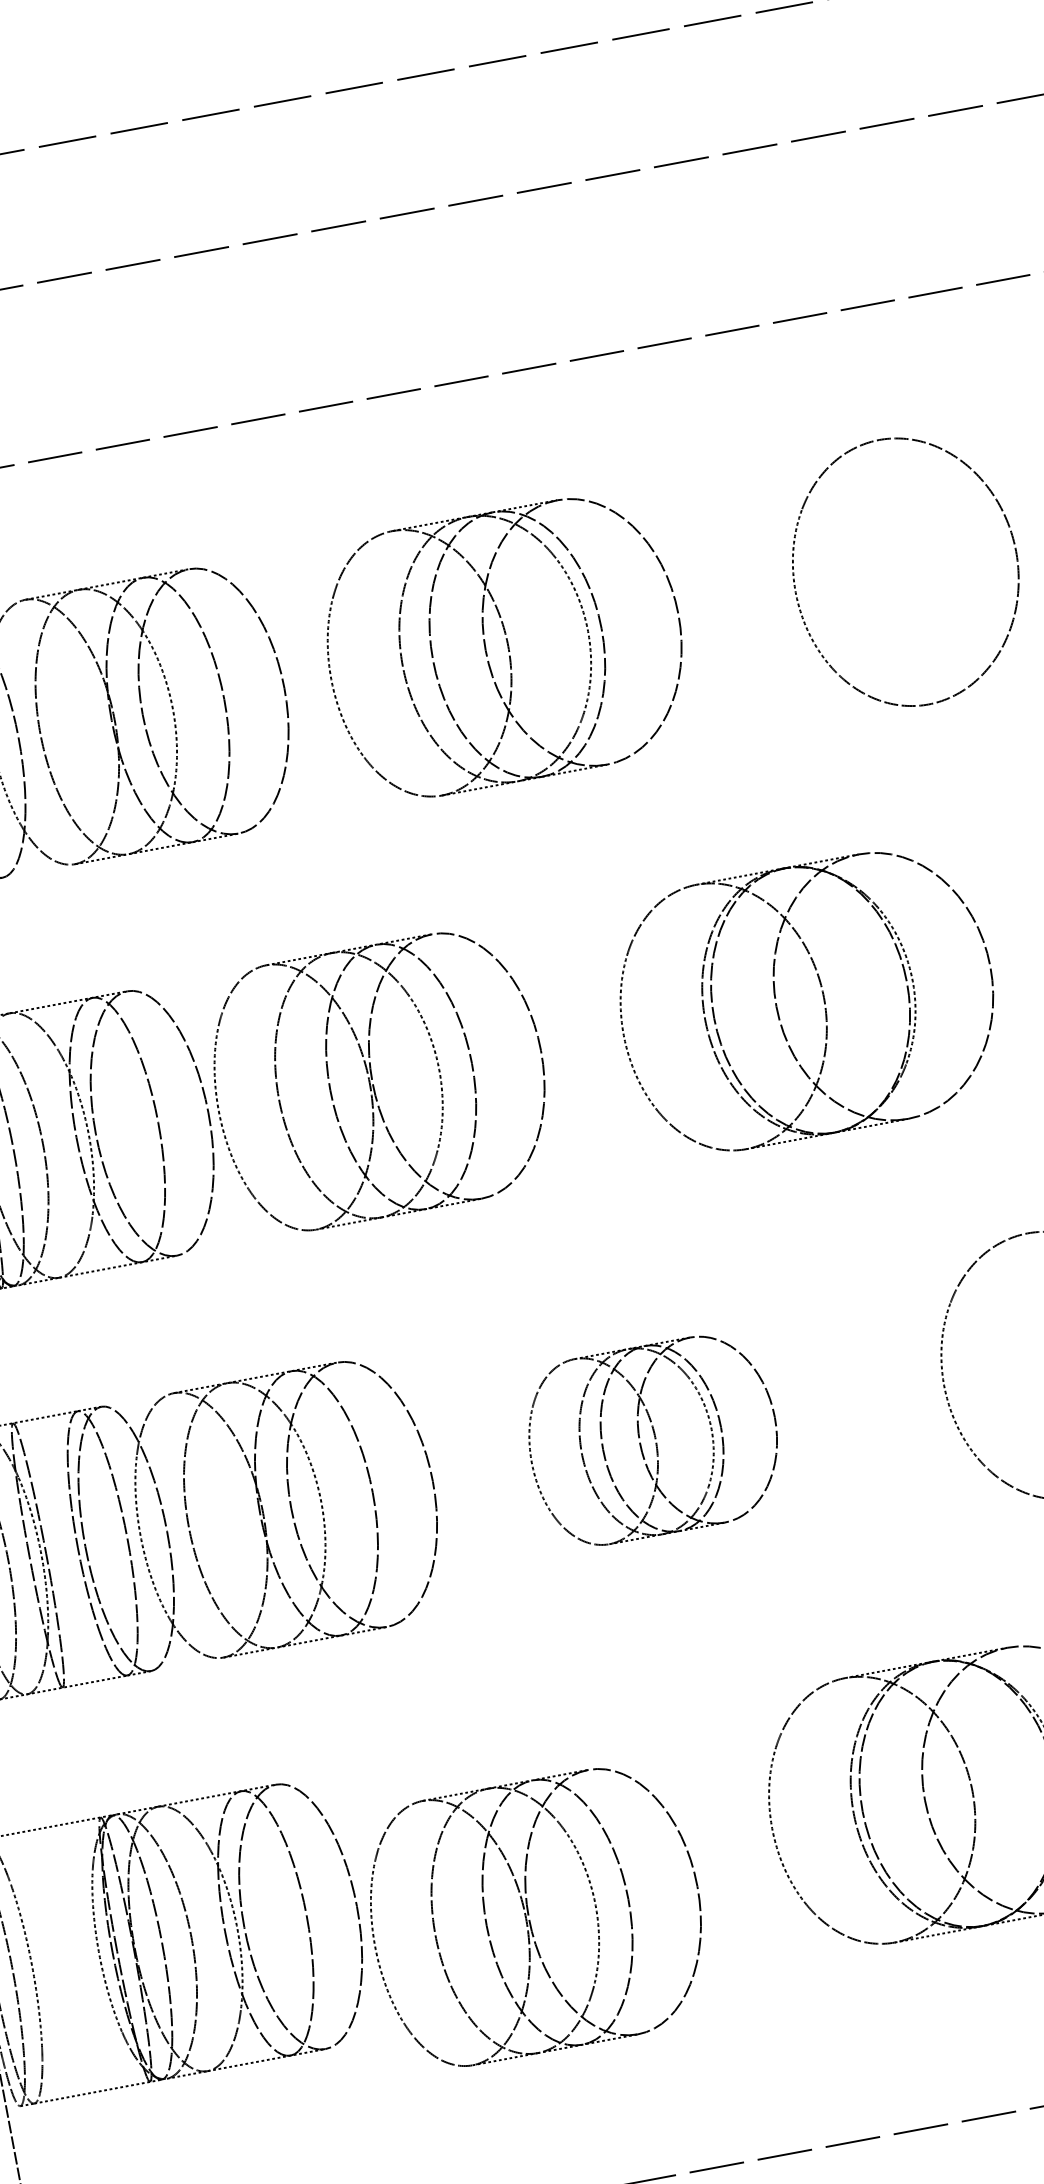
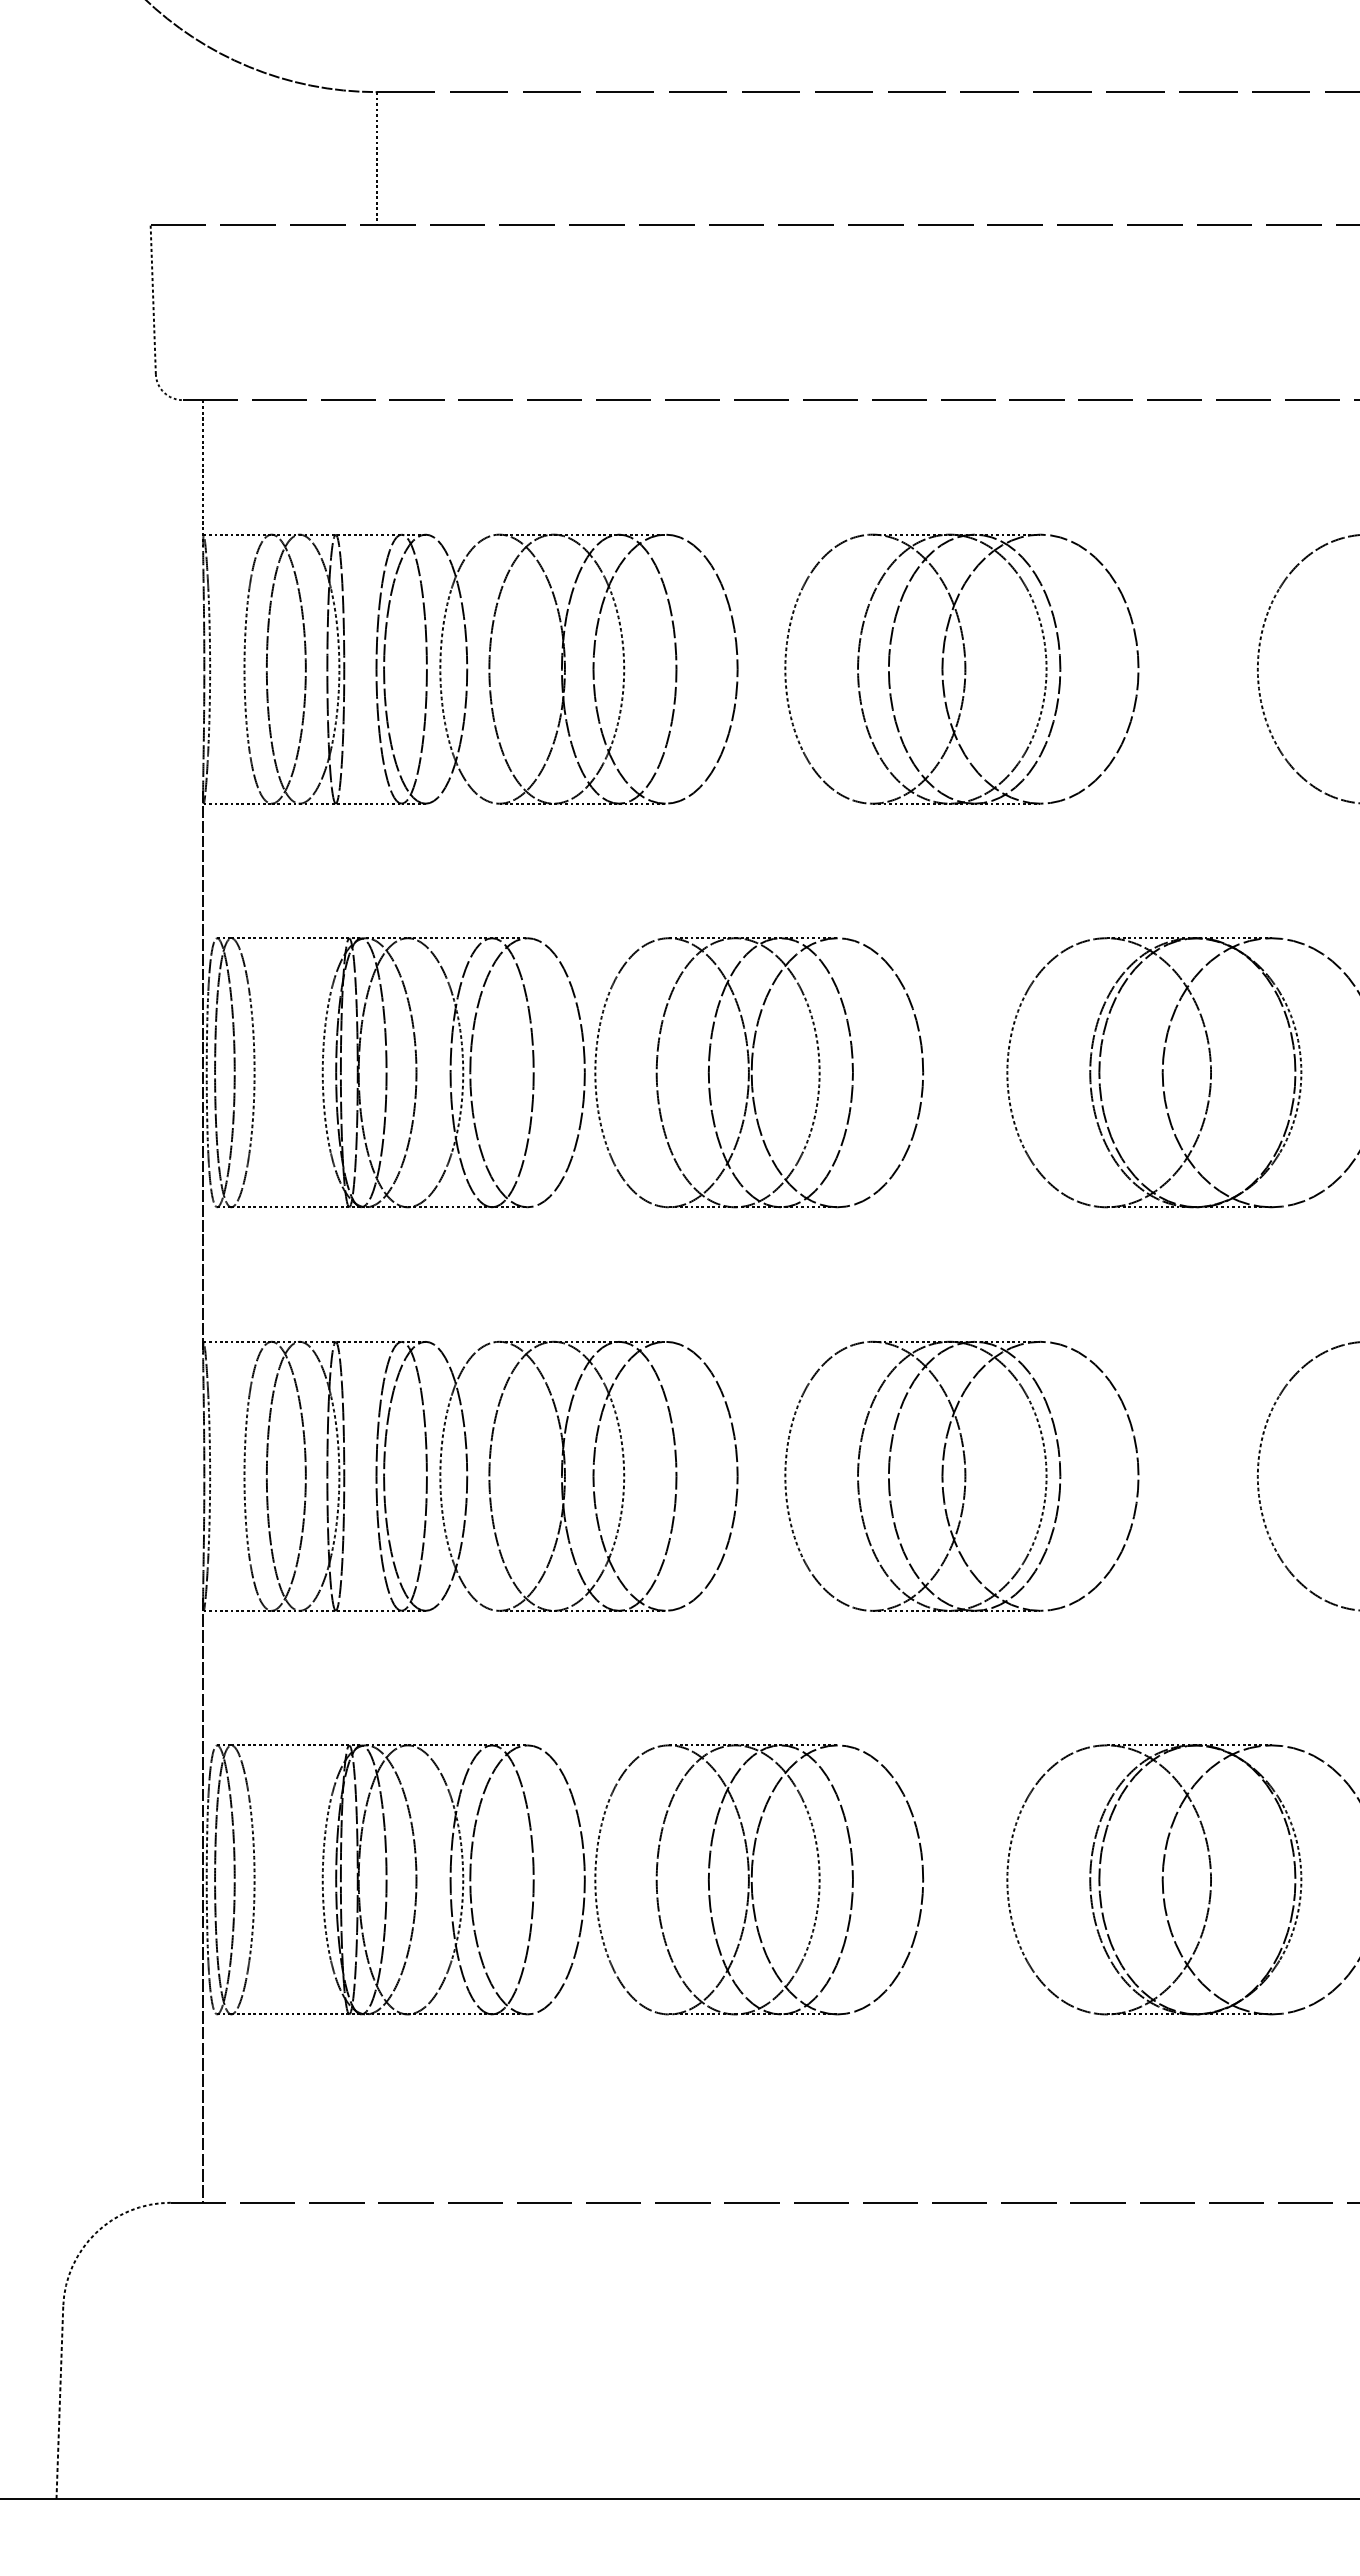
part: (652, 1439) -> (961, 1475), size x1.43
part: (529, 1915) -> (752, 1877), moved

